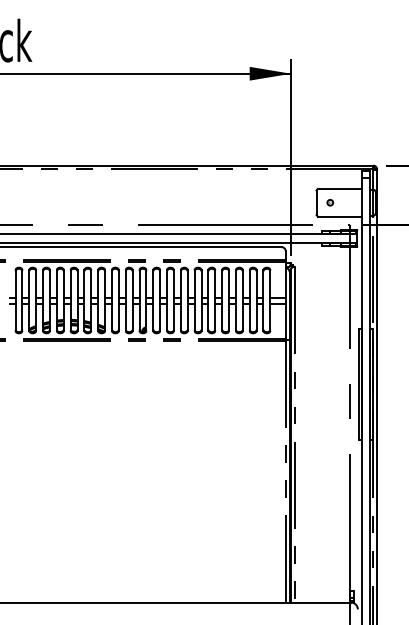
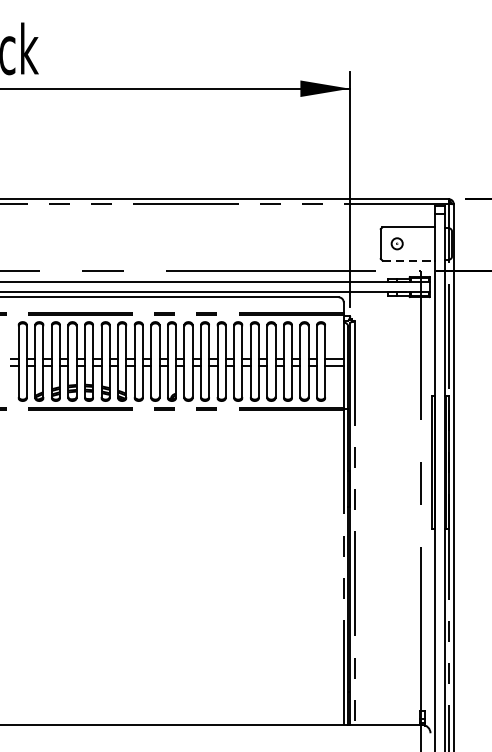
part: (330, 202) -> (397, 243), size x1.6
line: (340, 216) -> (409, 260), solid -> dashed

